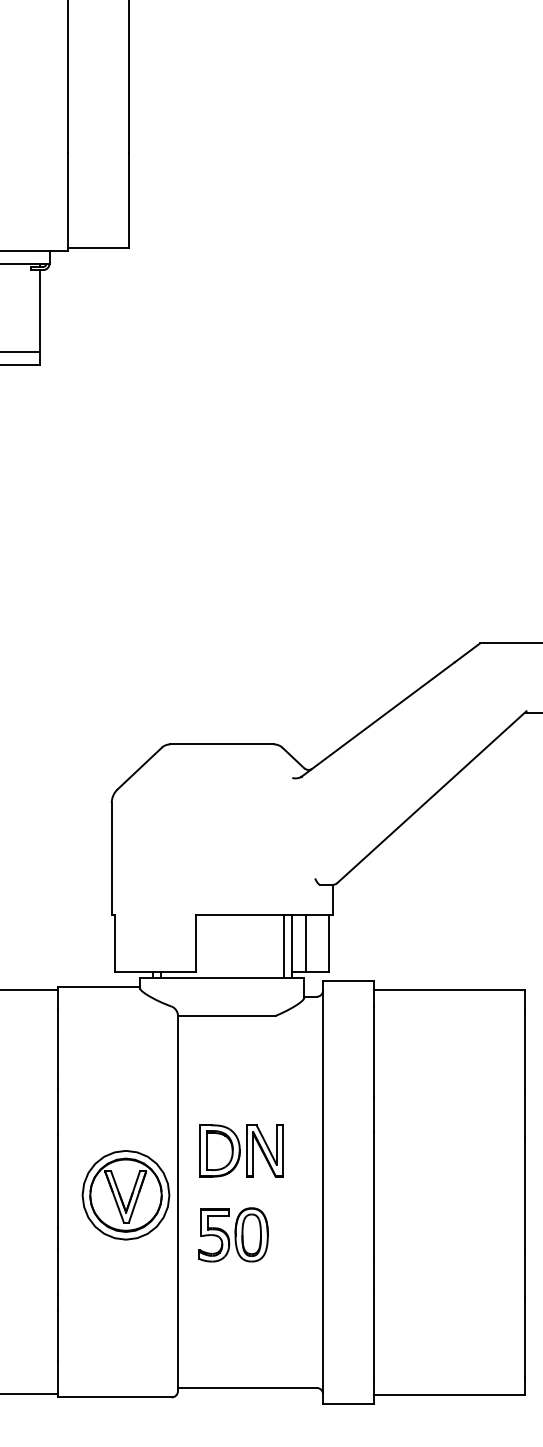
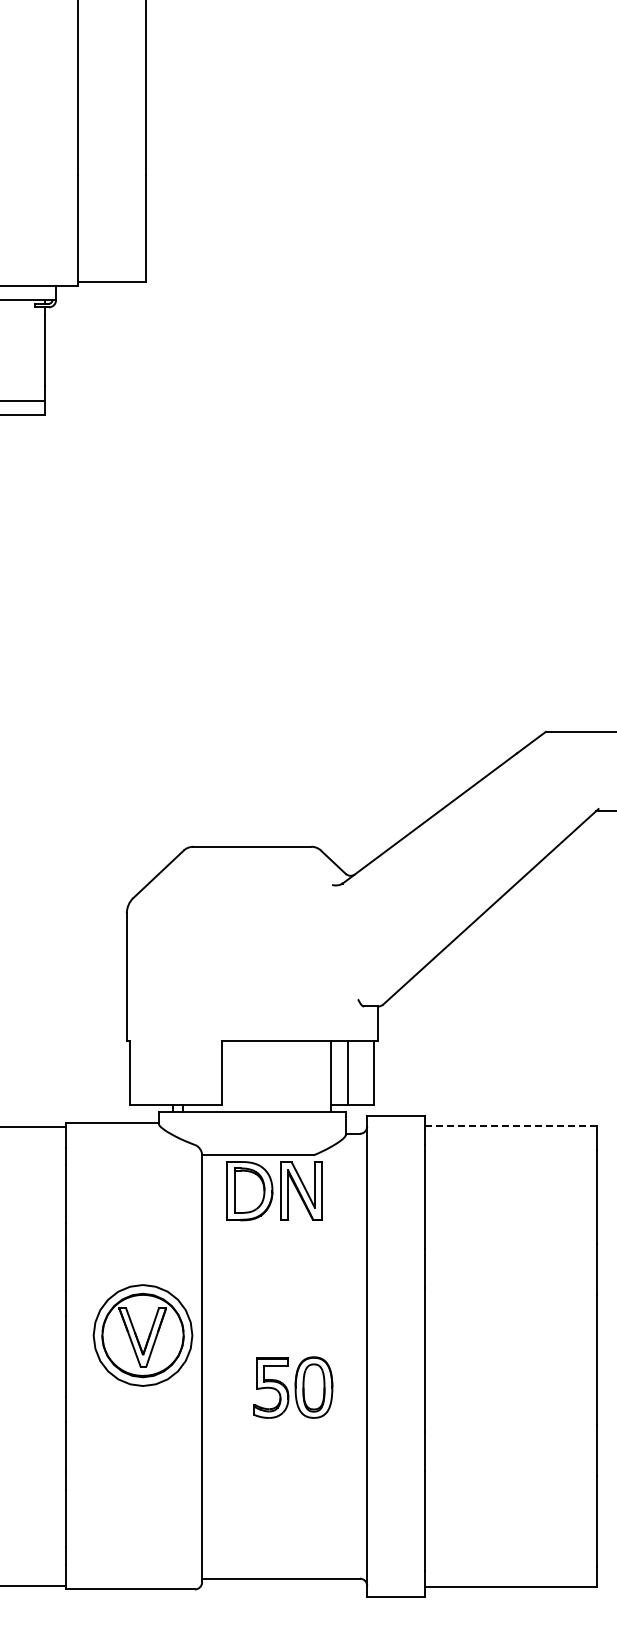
line: (283, 946) -> (322, 1076), removed
line: (449, 989) -> (511, 1125), solid -> dashed
part: (241, 1151) -> (274, 1191), moved
part: (125, 1195) -> (142, 1335), moved
part: (233, 1234) -> (293, 1387), moved

